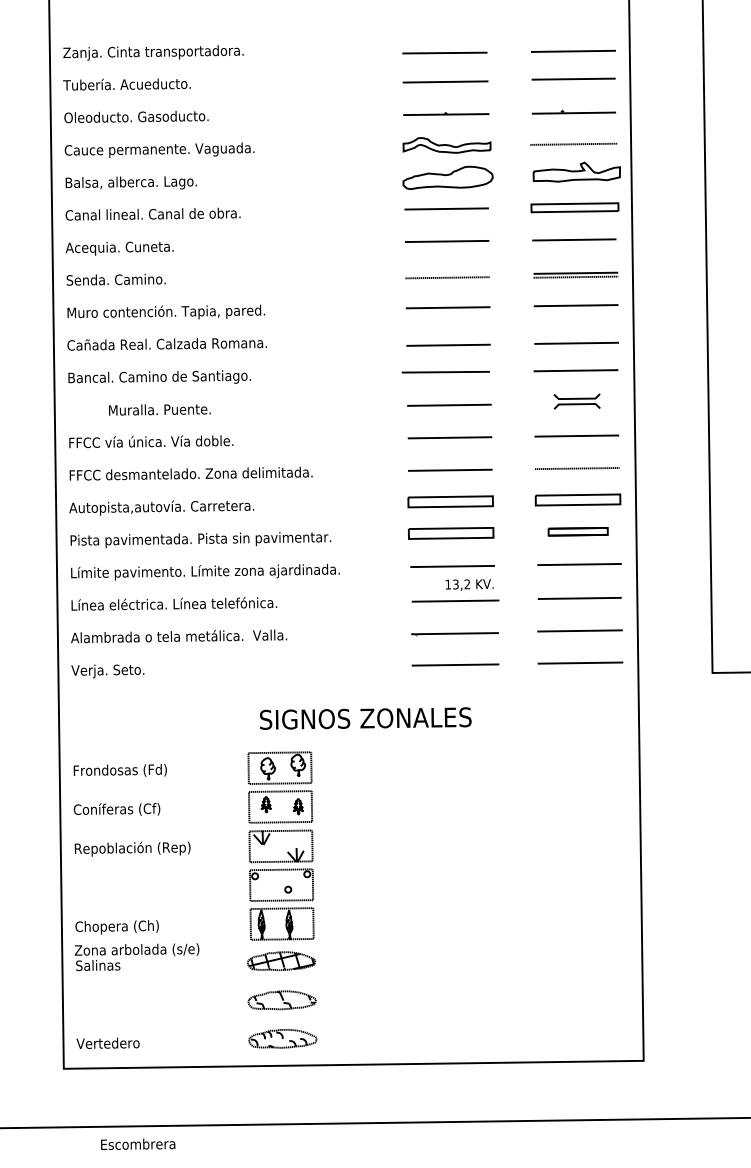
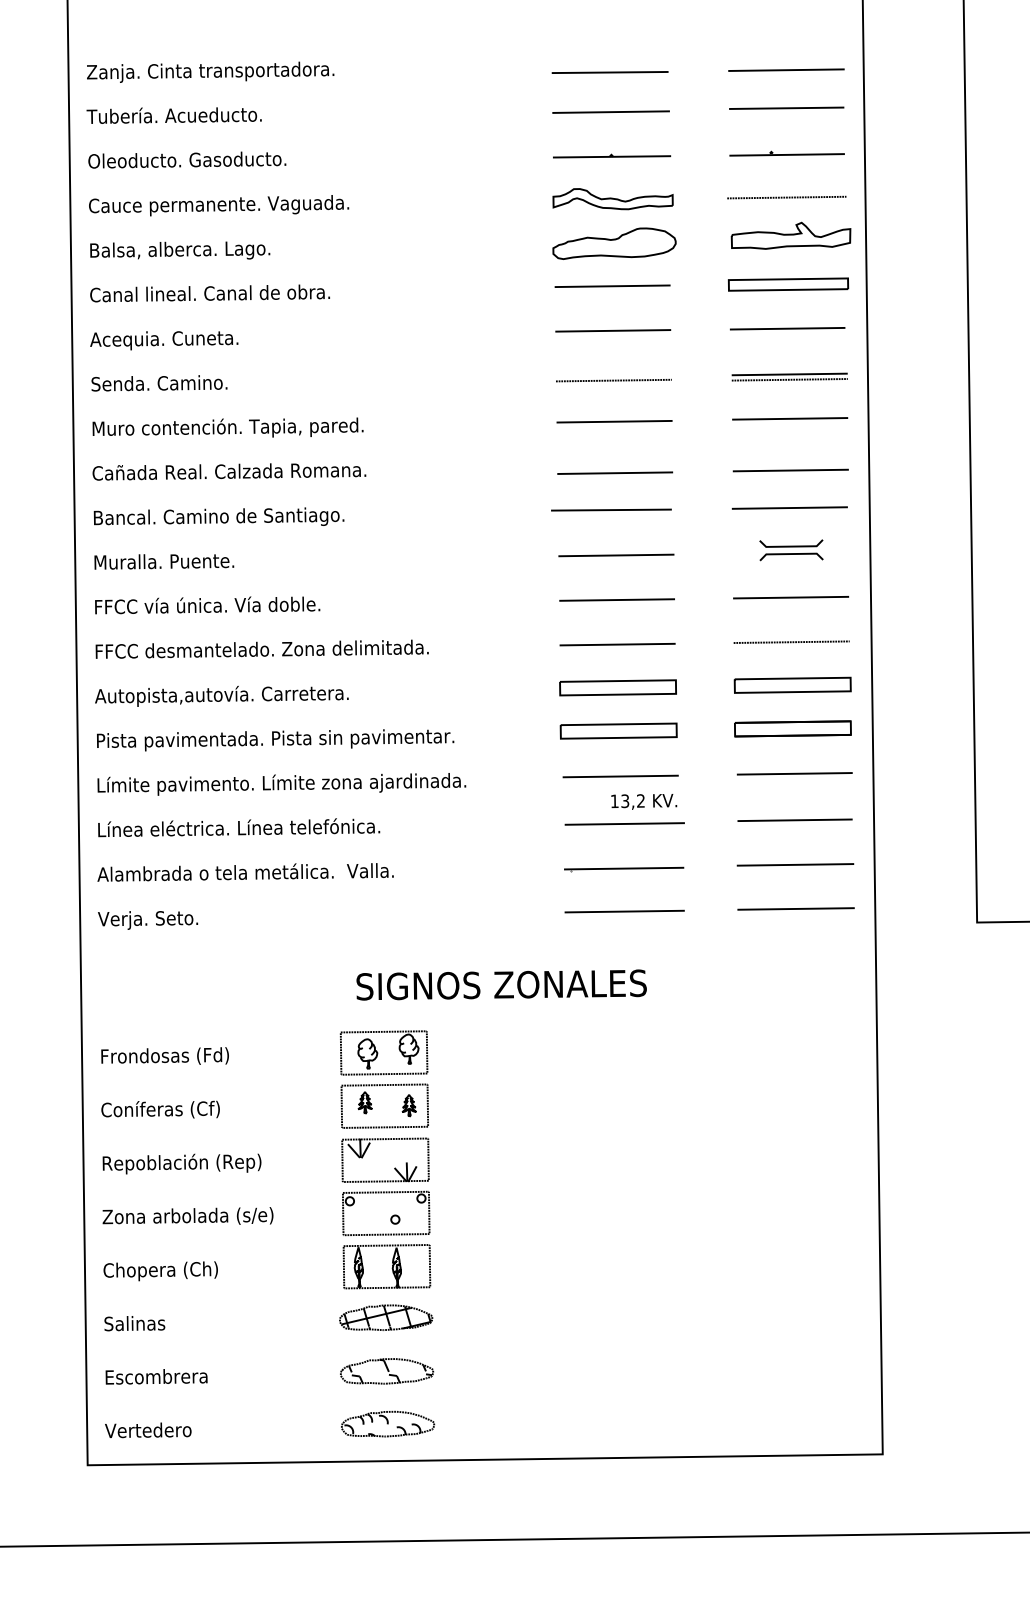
text: (159, 409) -> (164, 561), moved
part: (577, 531) -> (792, 728), size x1.43
text: (136, 949) -> (187, 1215), moved
text: (138, 1144) -> (156, 1376), moved

